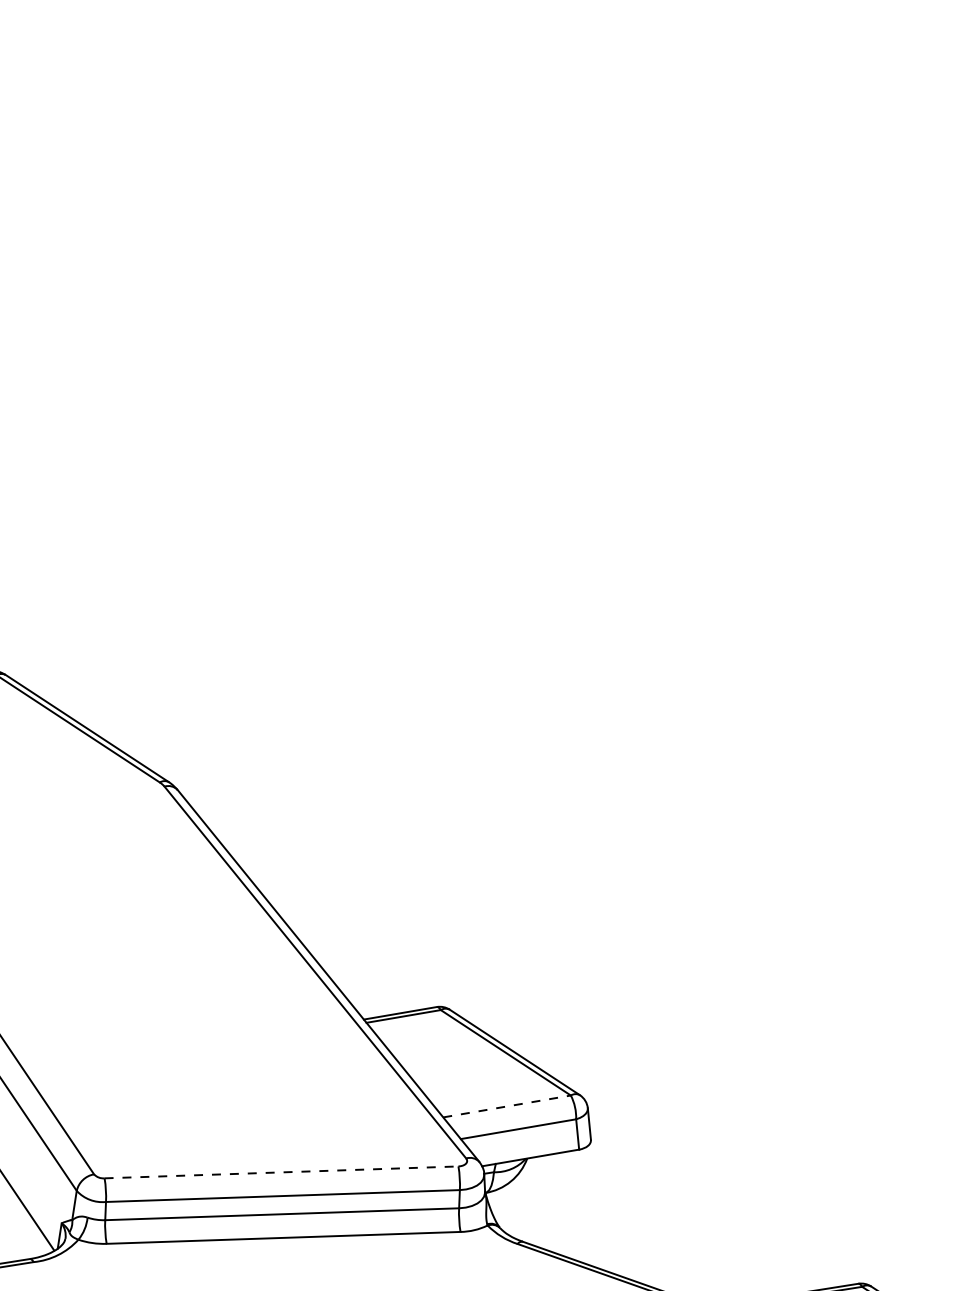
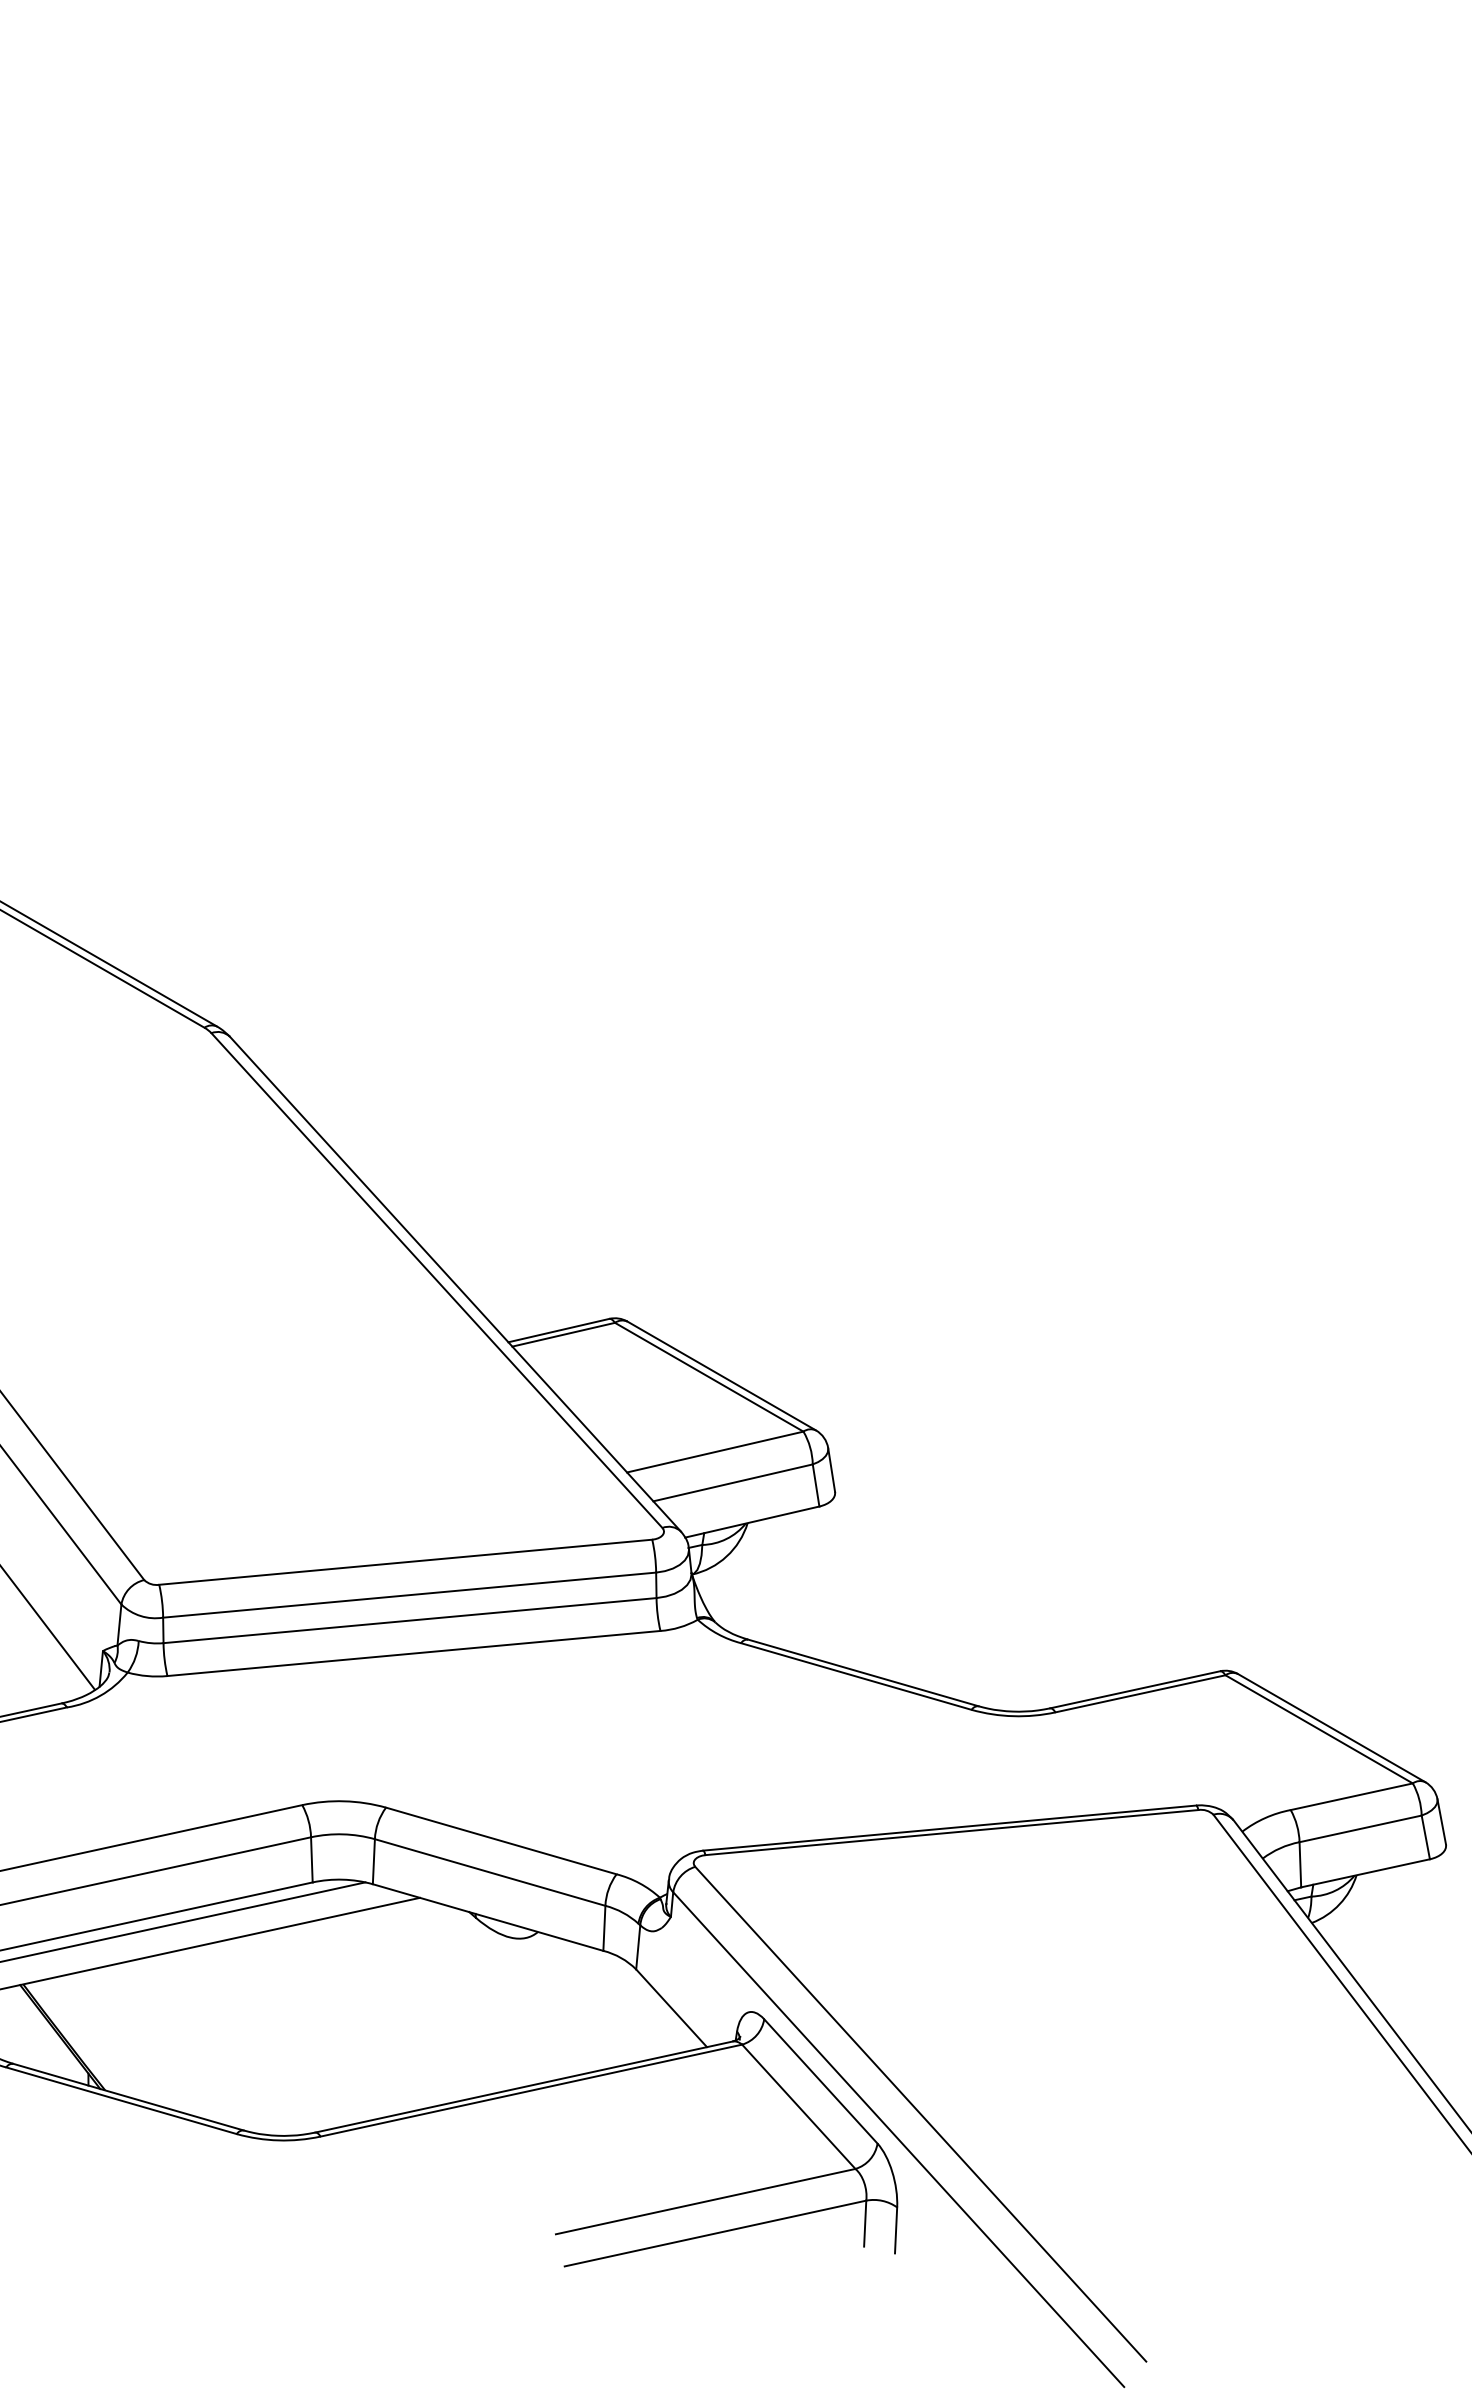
line: (507, 1106) -> (715, 1452), dashed -> solid
line: (281, 1172) -> (405, 1562), dashed -> solid

